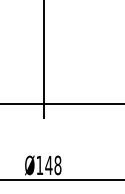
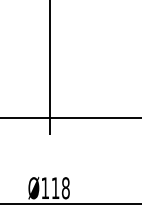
text: (48, 164) -> (55, 187), Ø148 -> Ø118

